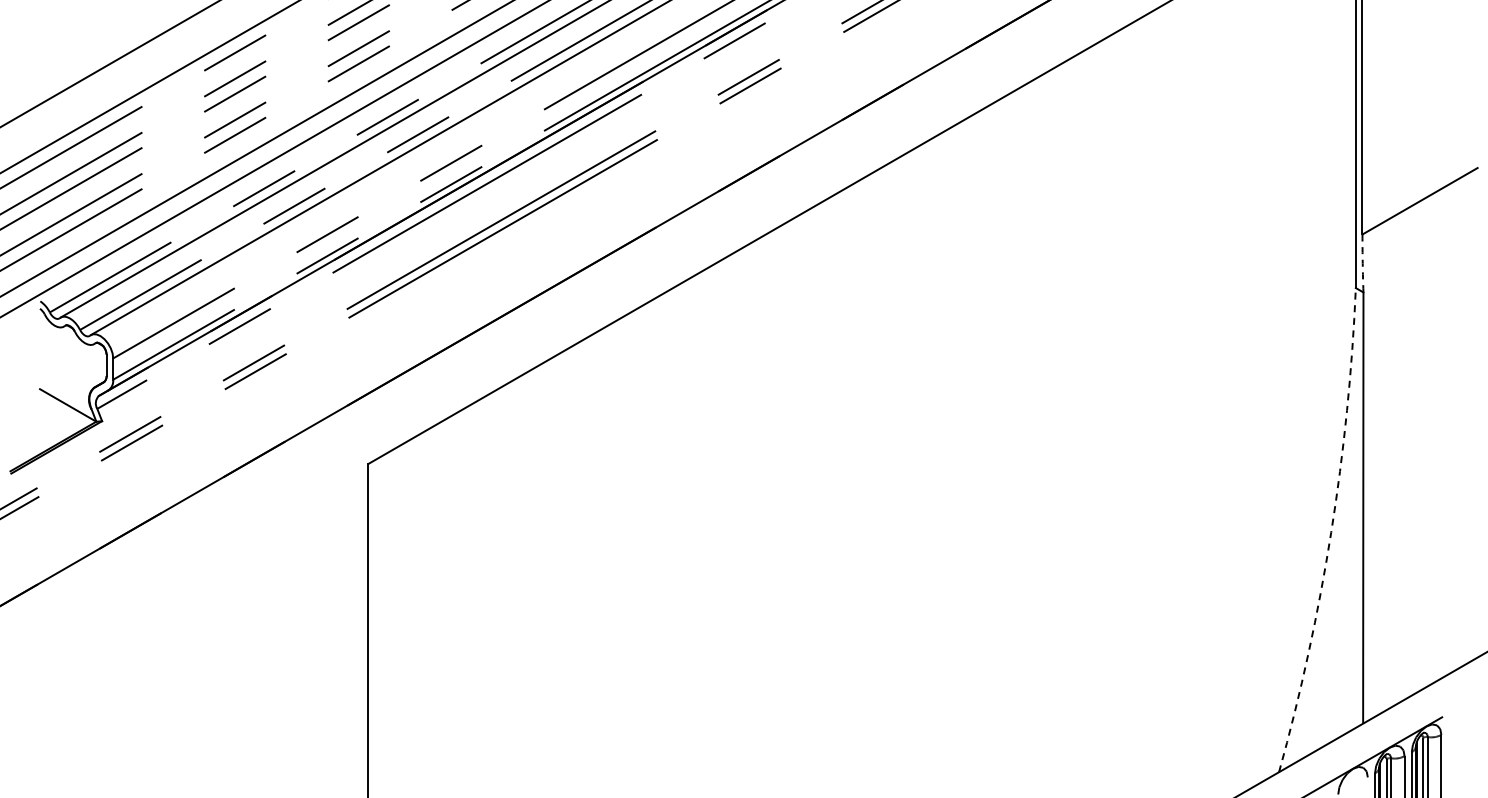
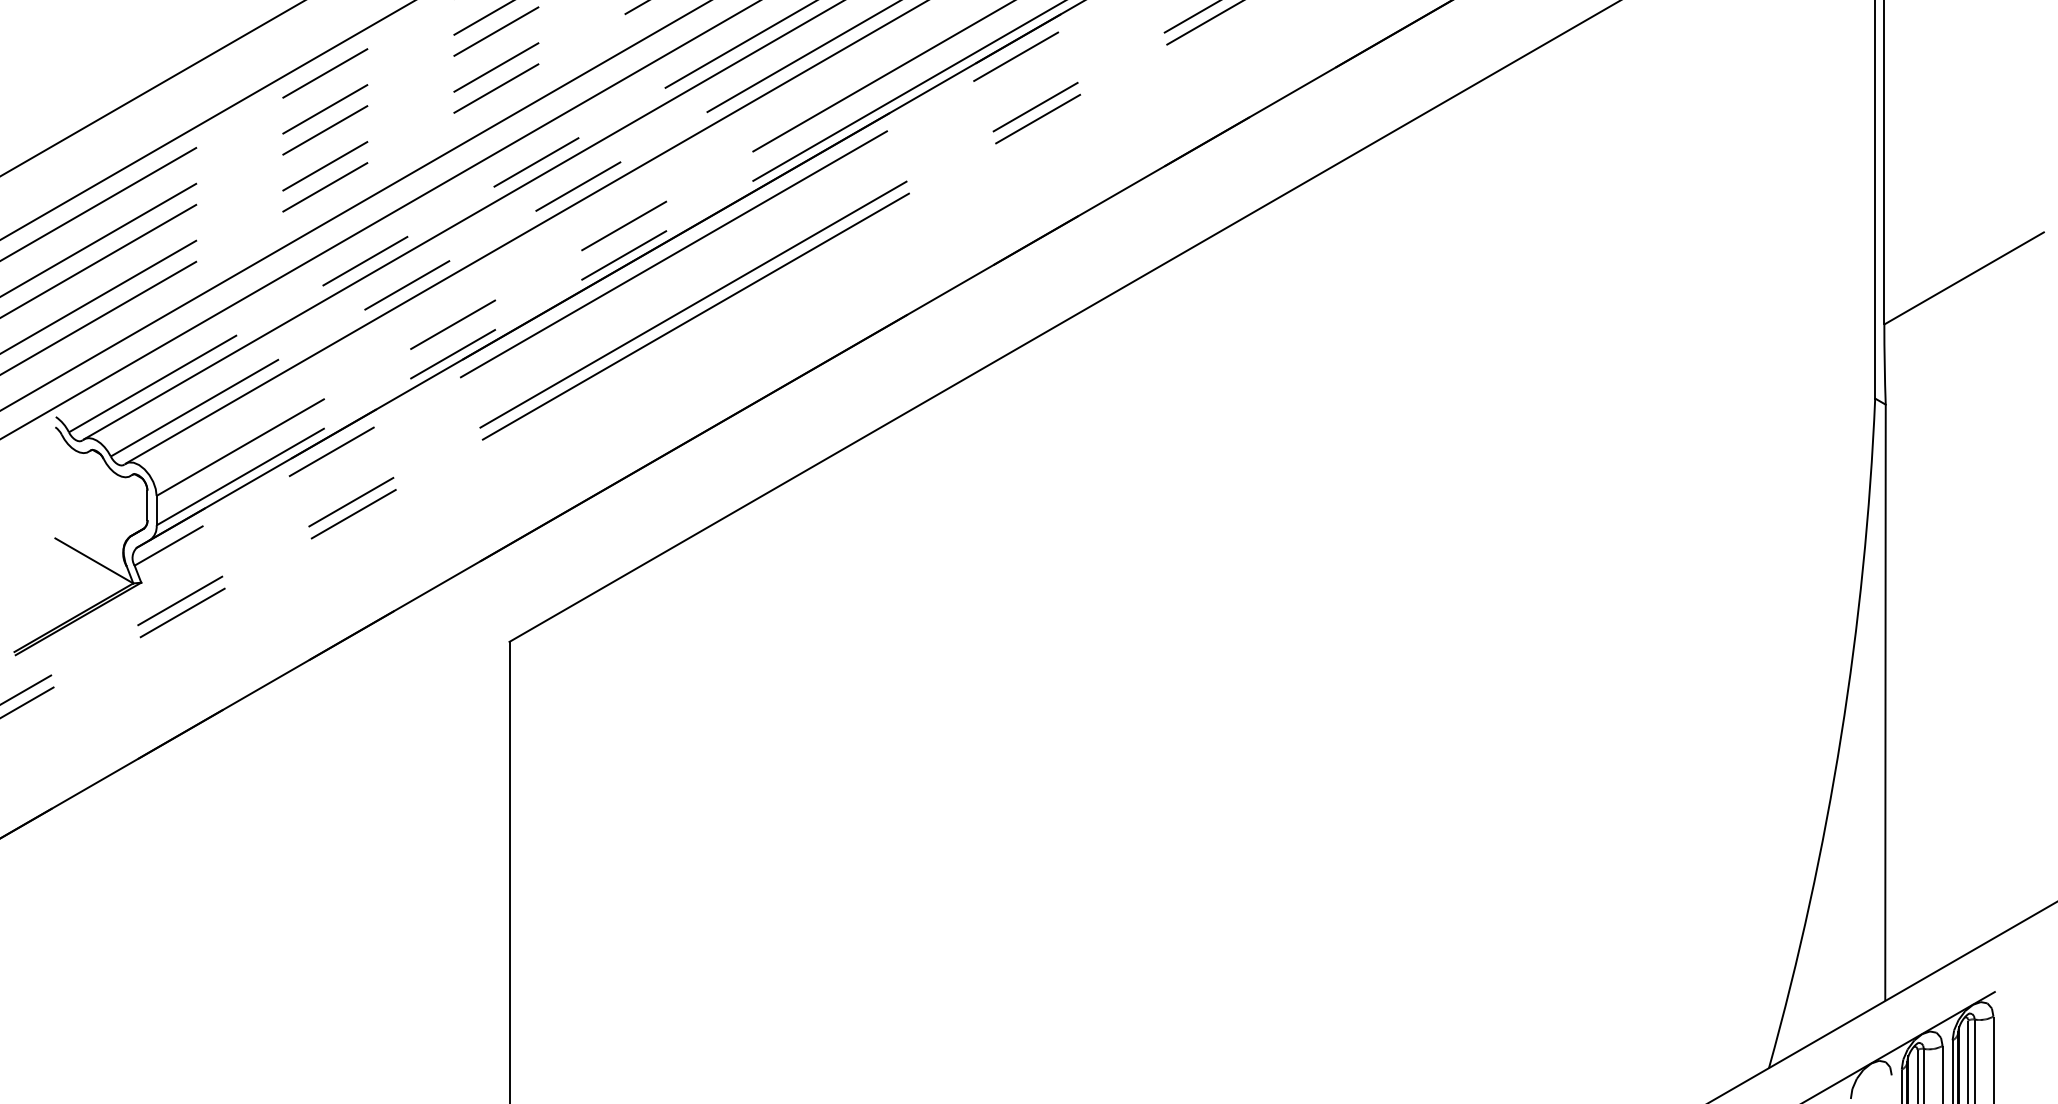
arc: (1362, 263) -> (1884, 364), dashed -> solid
arc: (1331, 532) -> (1841, 736), dashed -> solid

